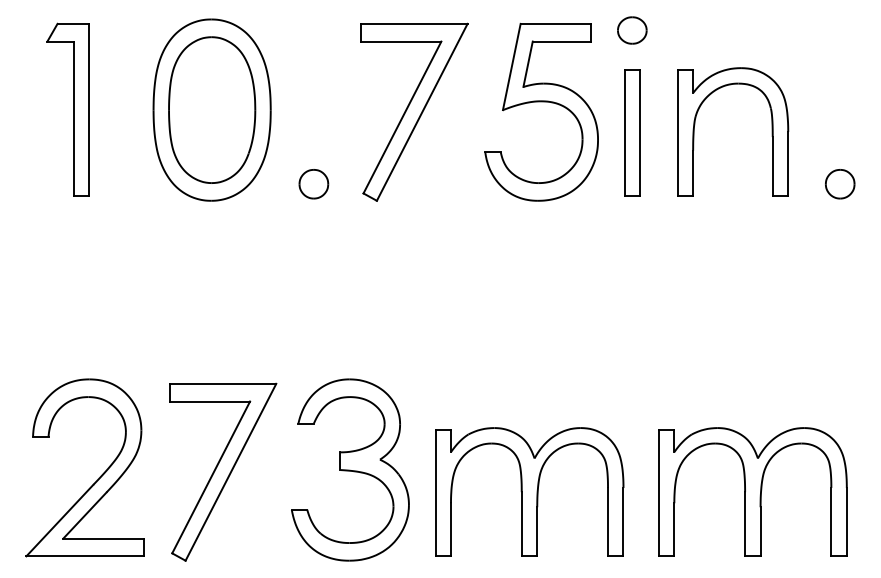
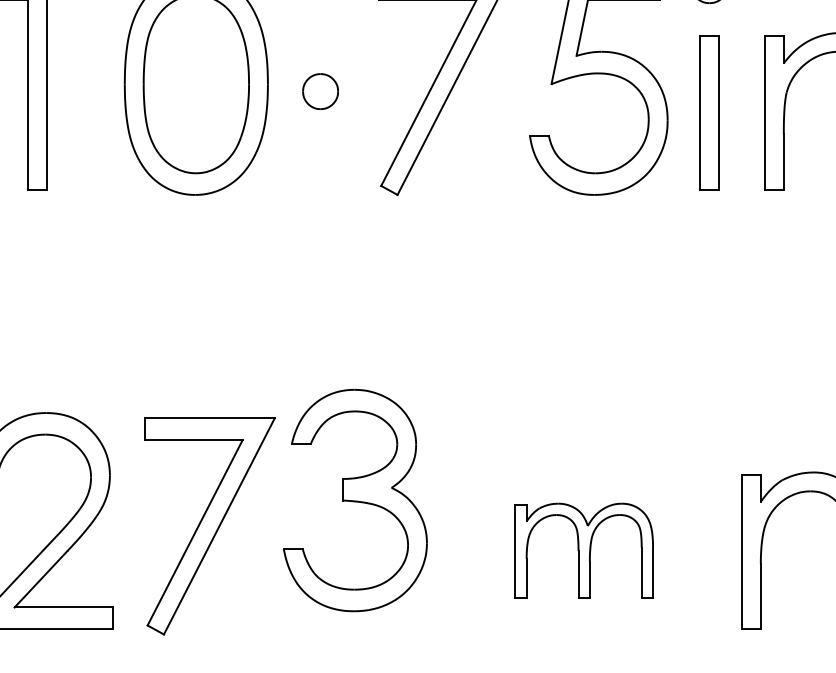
part: (313, 184) -> (320, 91), moved
part: (350, 469) -> (355, 499), moved
part: (529, 491) -> (583, 549), size x0.6

